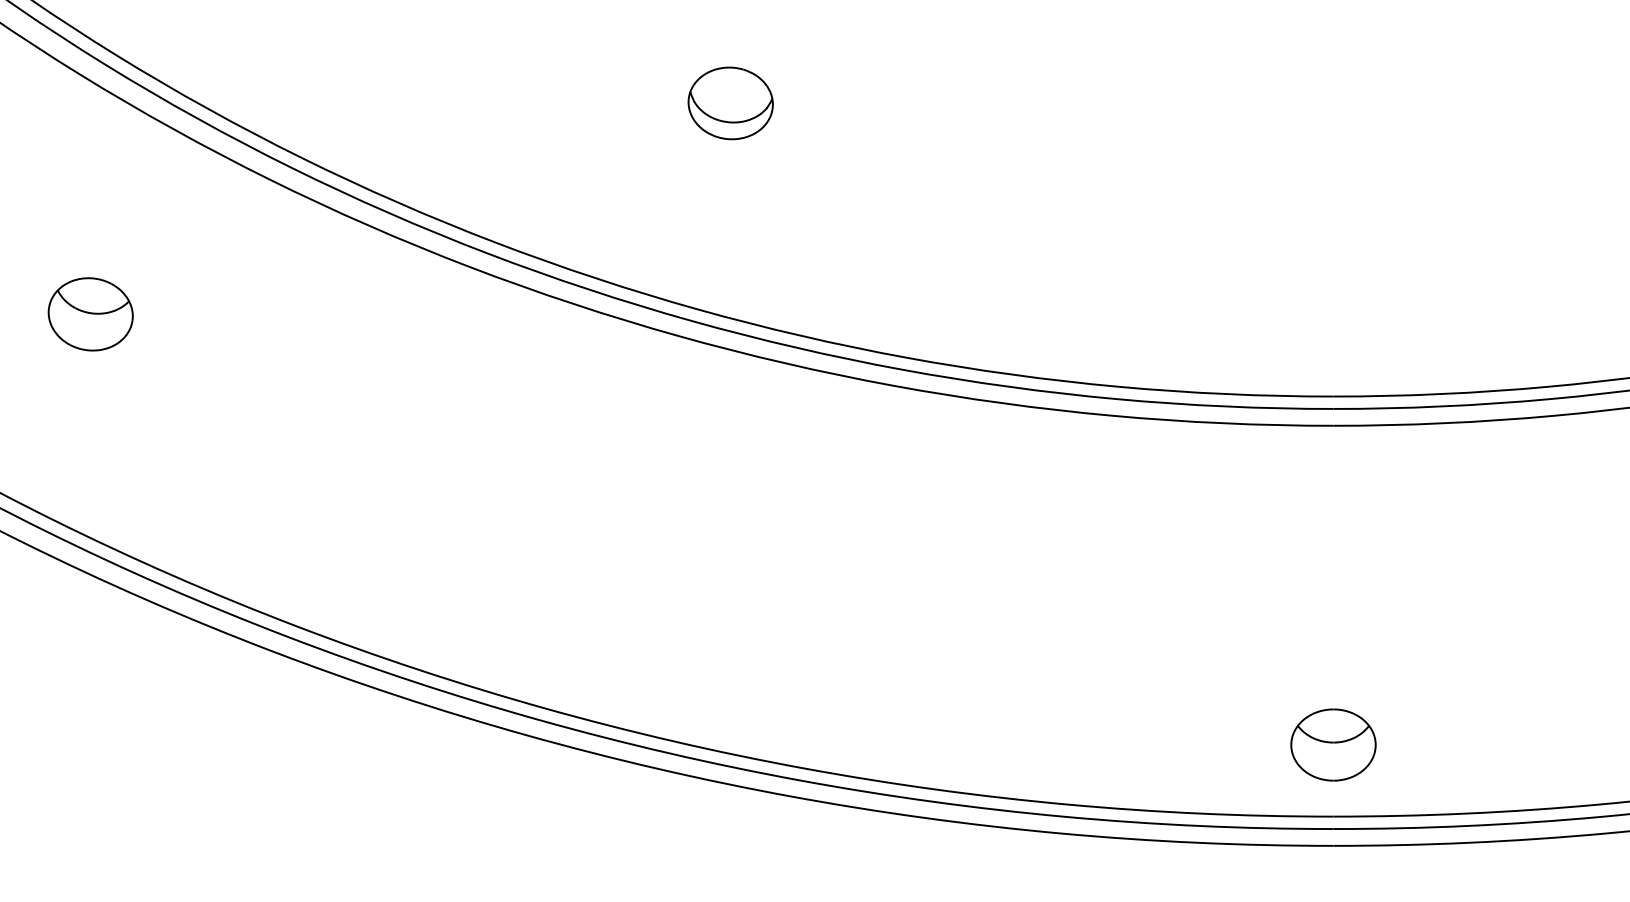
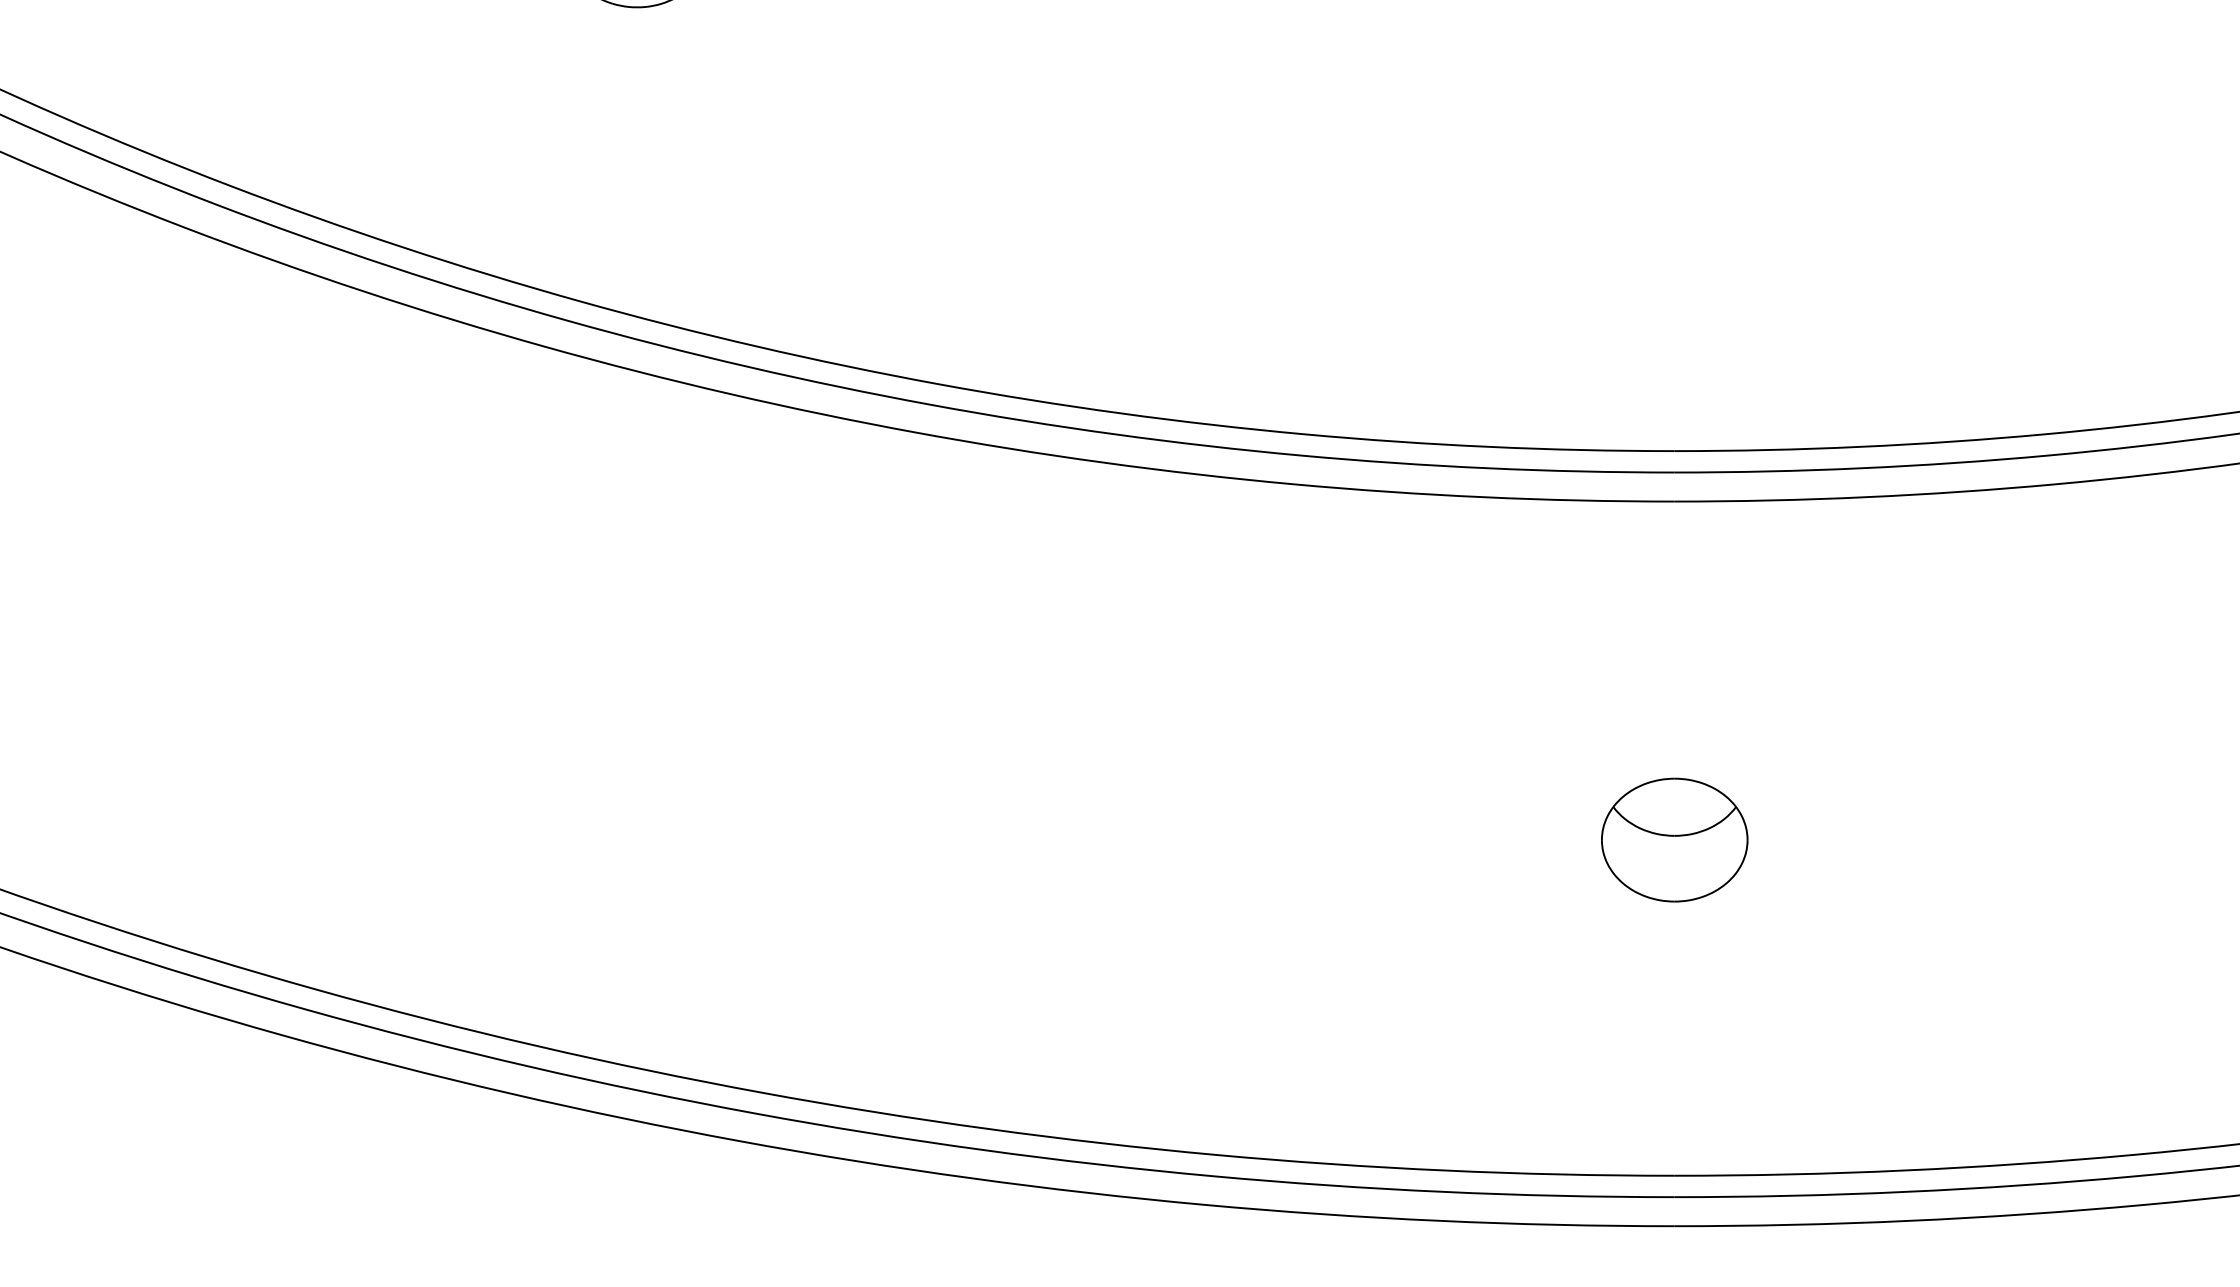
part: (1333, 744) -> (1674, 839), moved

